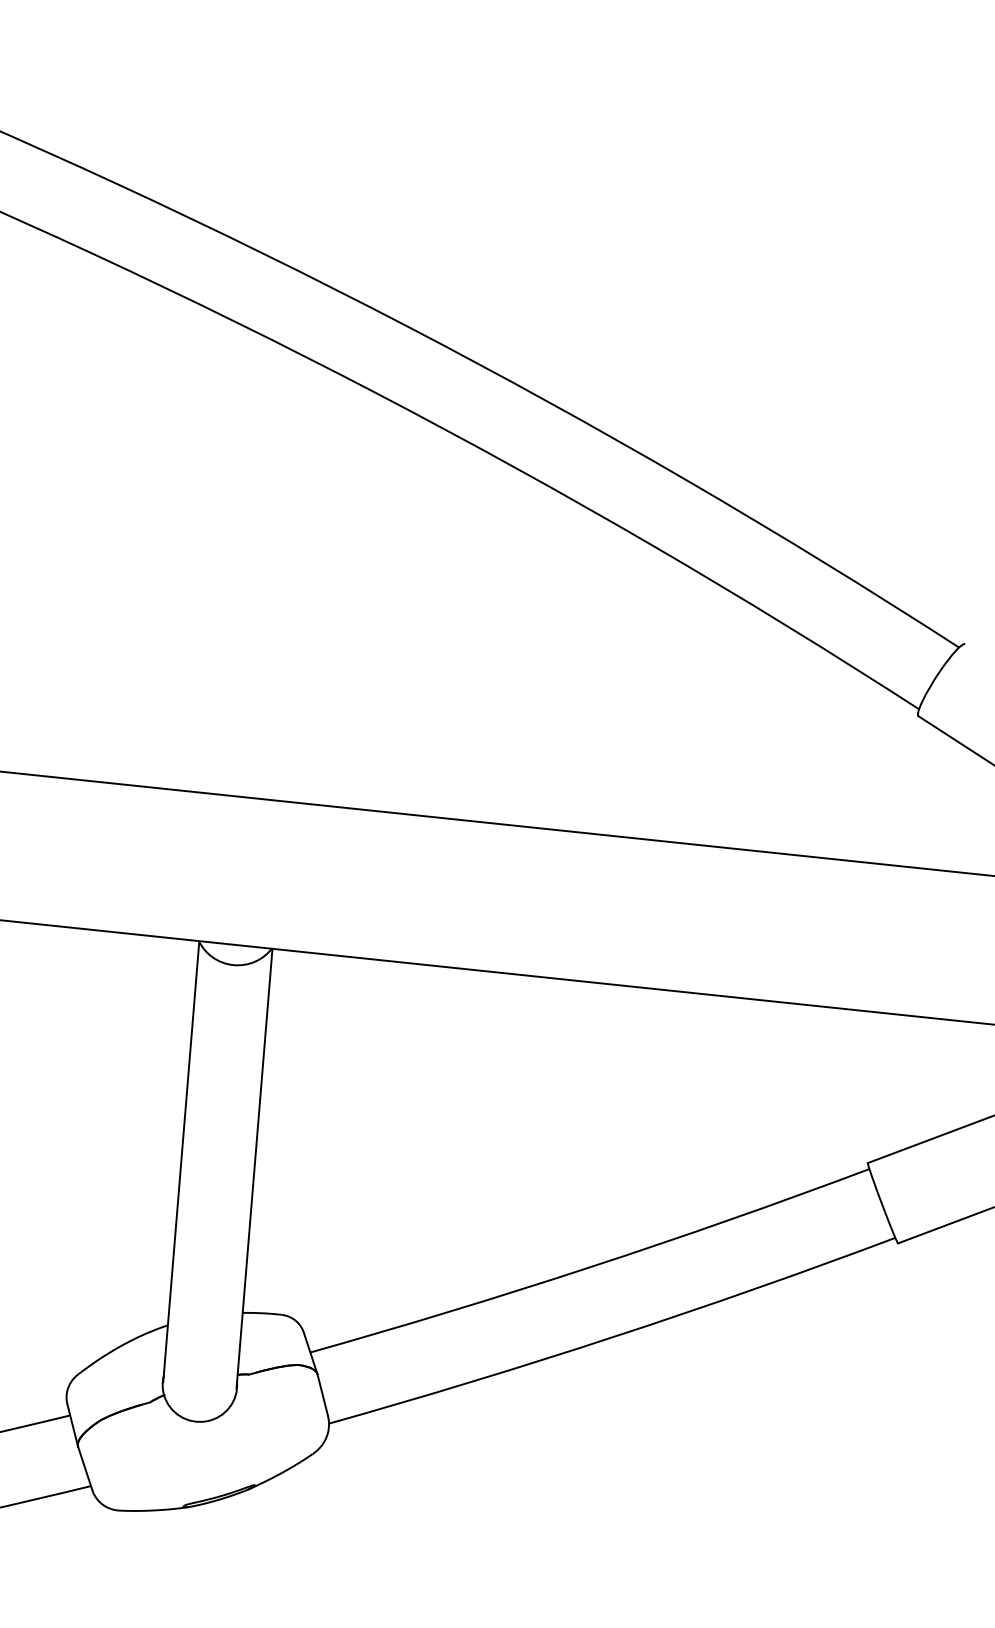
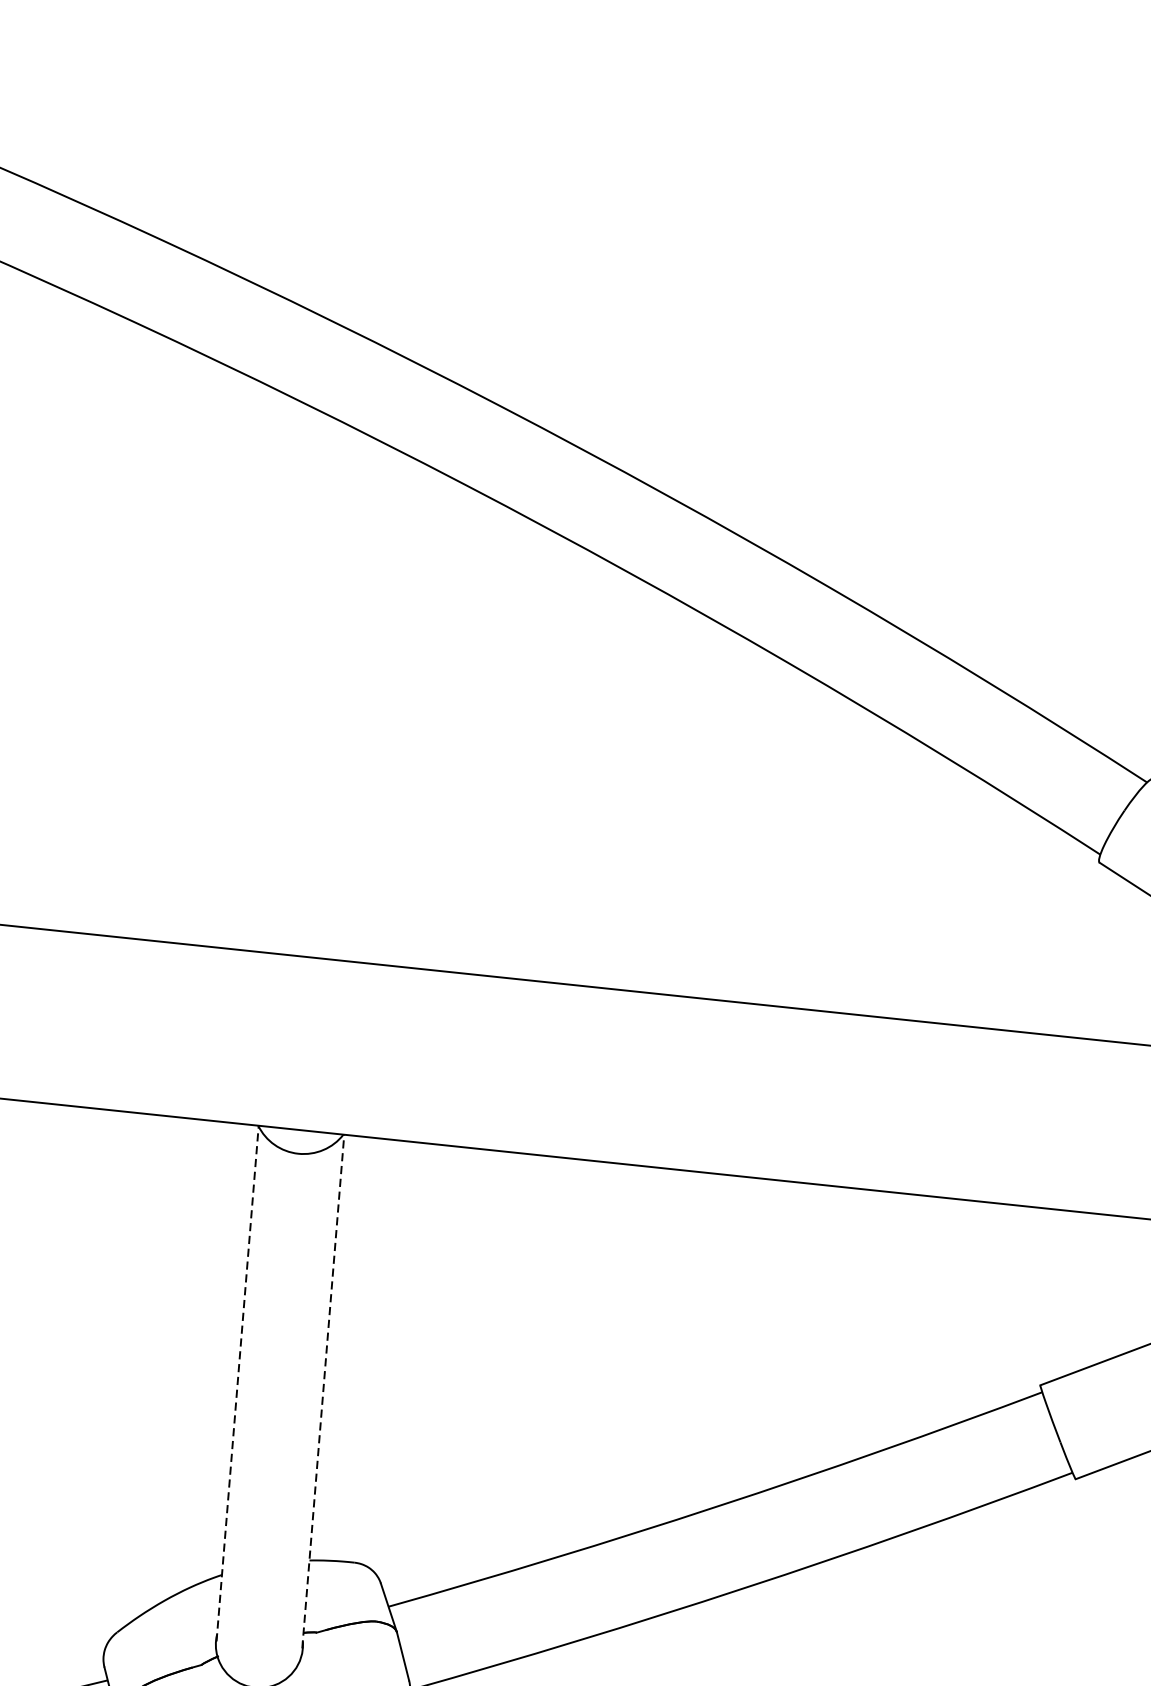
line: (181, 1161) -> (237, 1383), solid -> dashed
line: (254, 1168) -> (323, 1391), solid -> dashed

